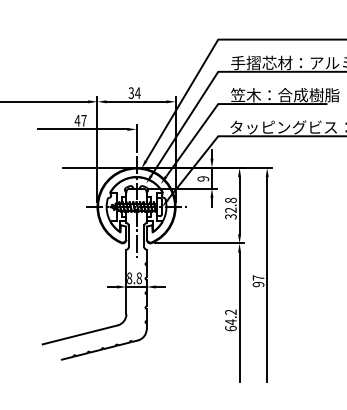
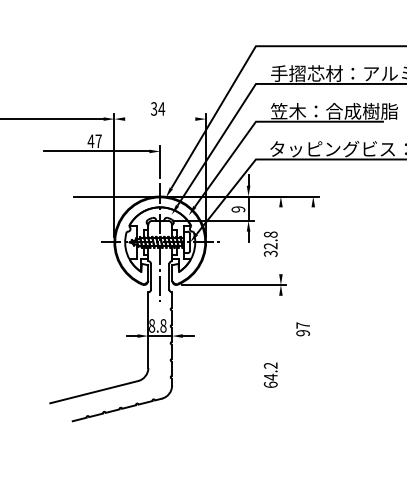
line: (136, 101) -> (160, 118), removed
line: (239, 205) -> (280, 240), removed
line: (267, 279) -> (313, 327), removed
line: (239, 316) -> (280, 370), removed

